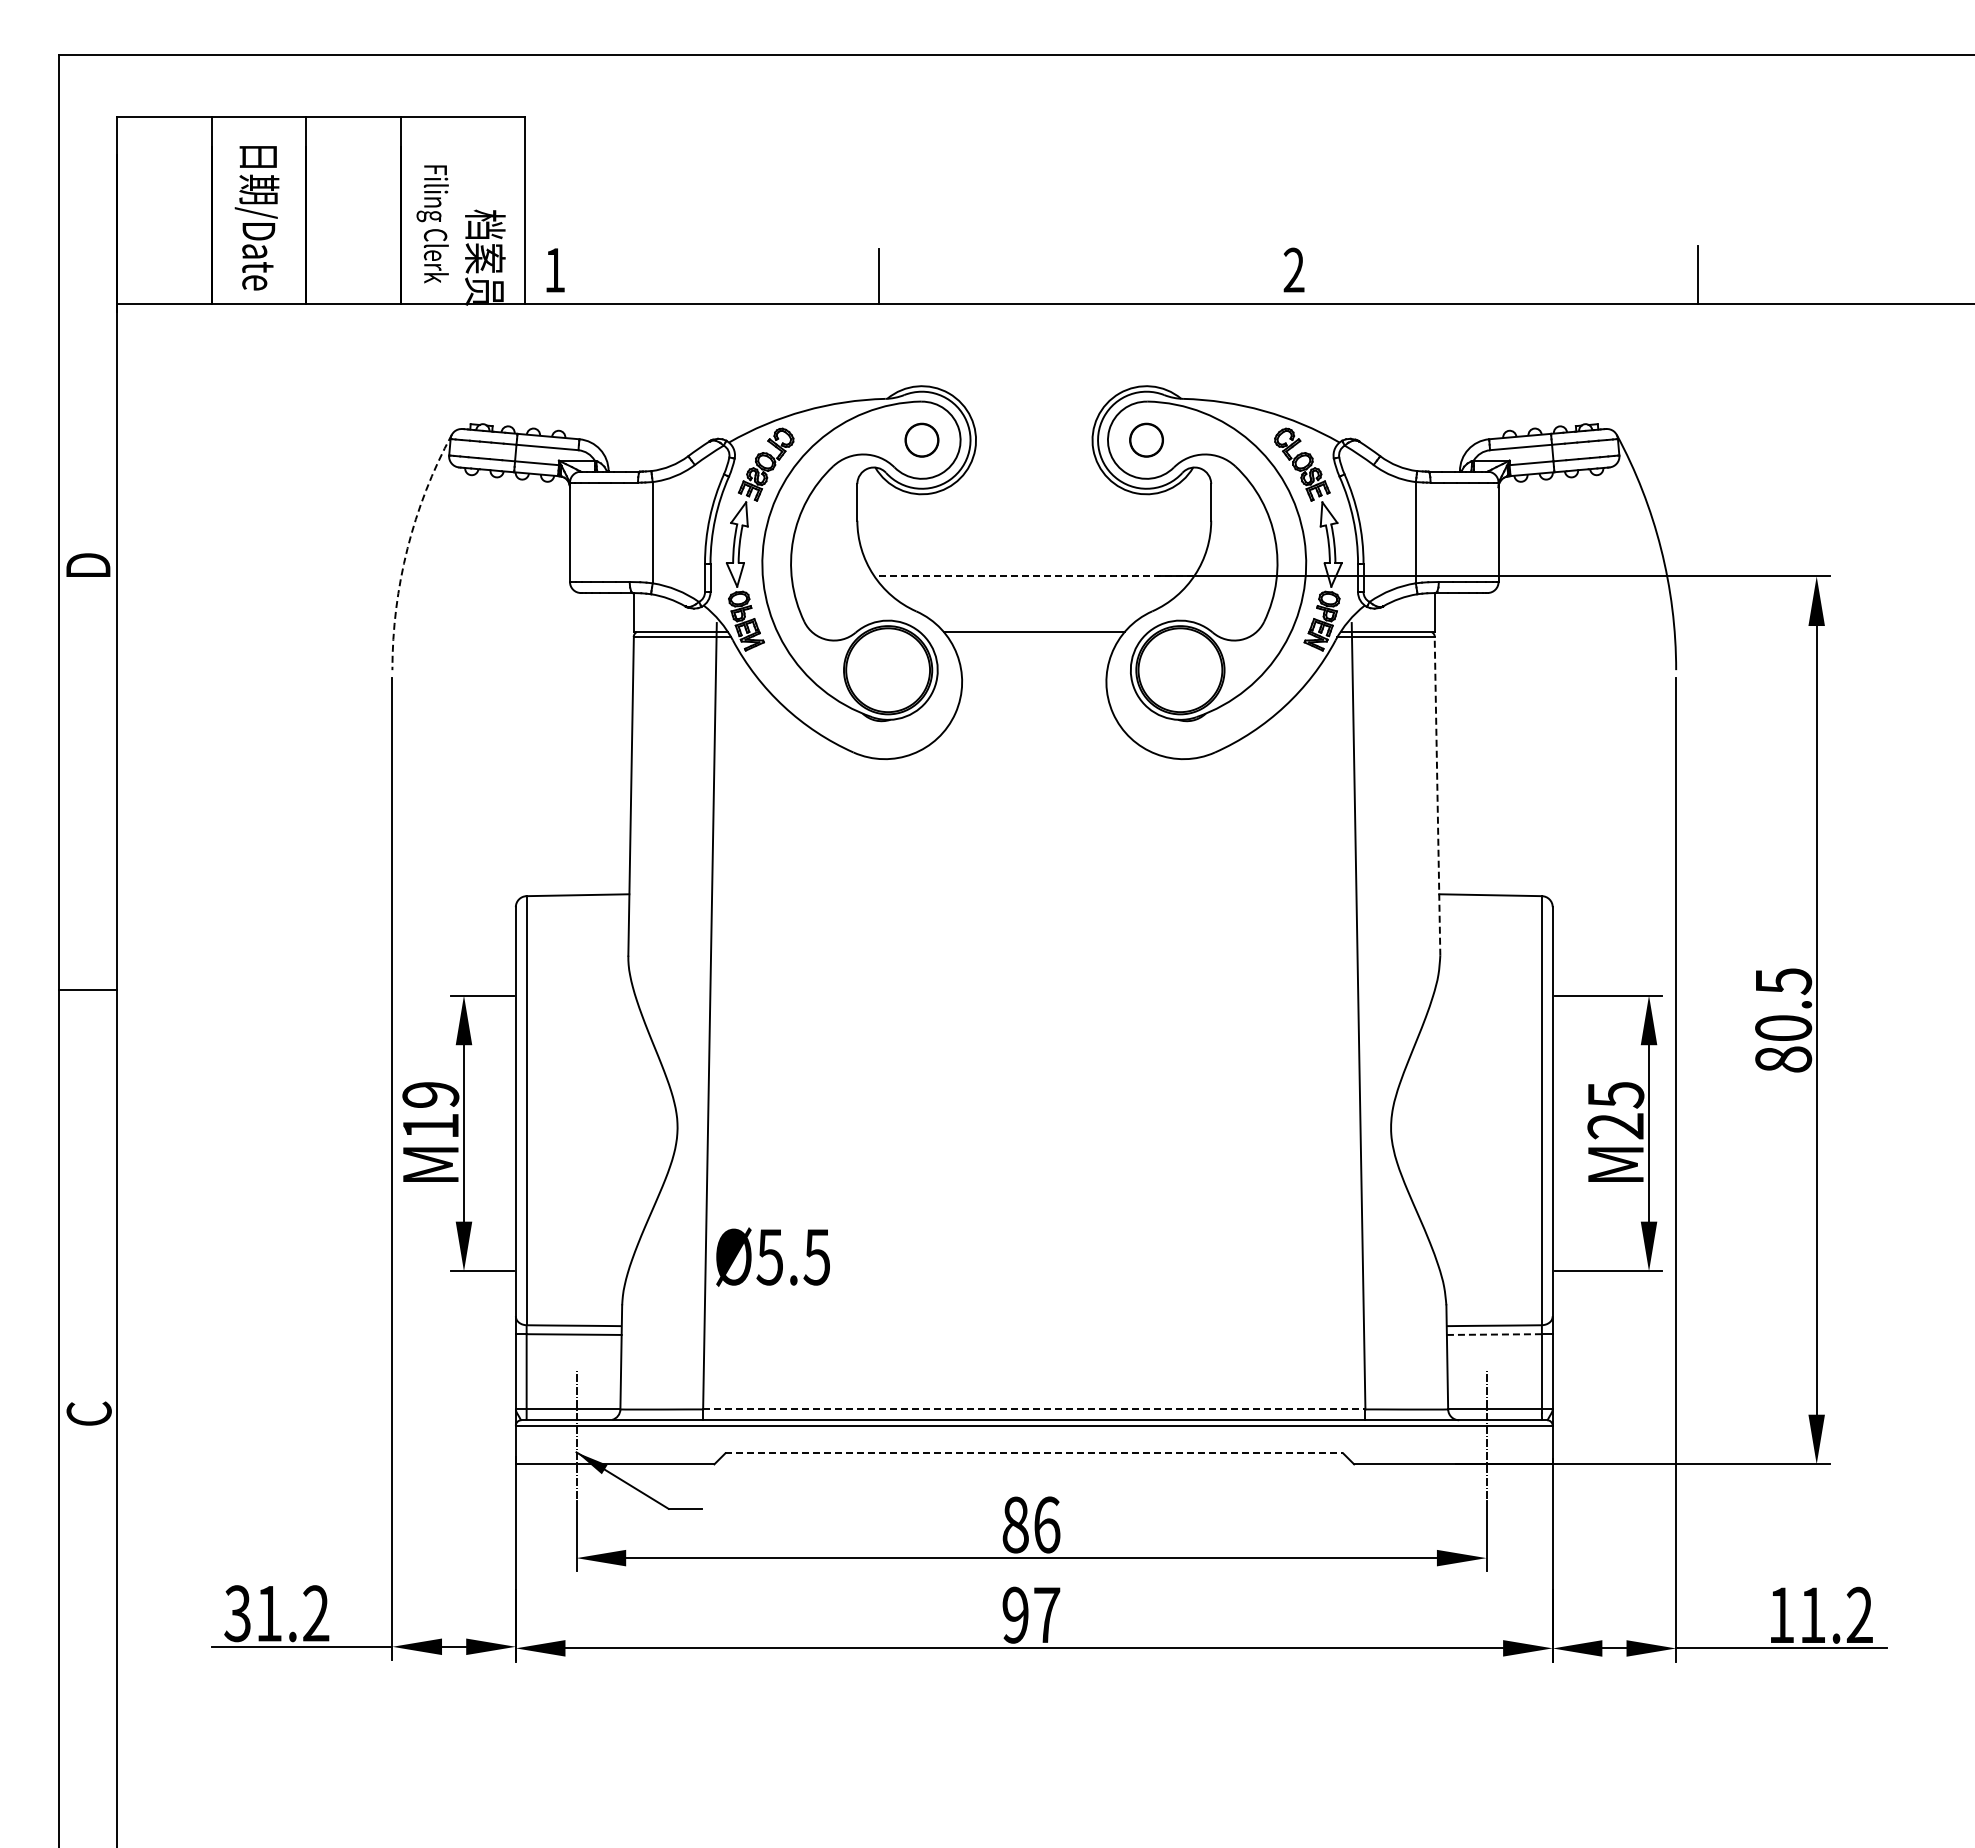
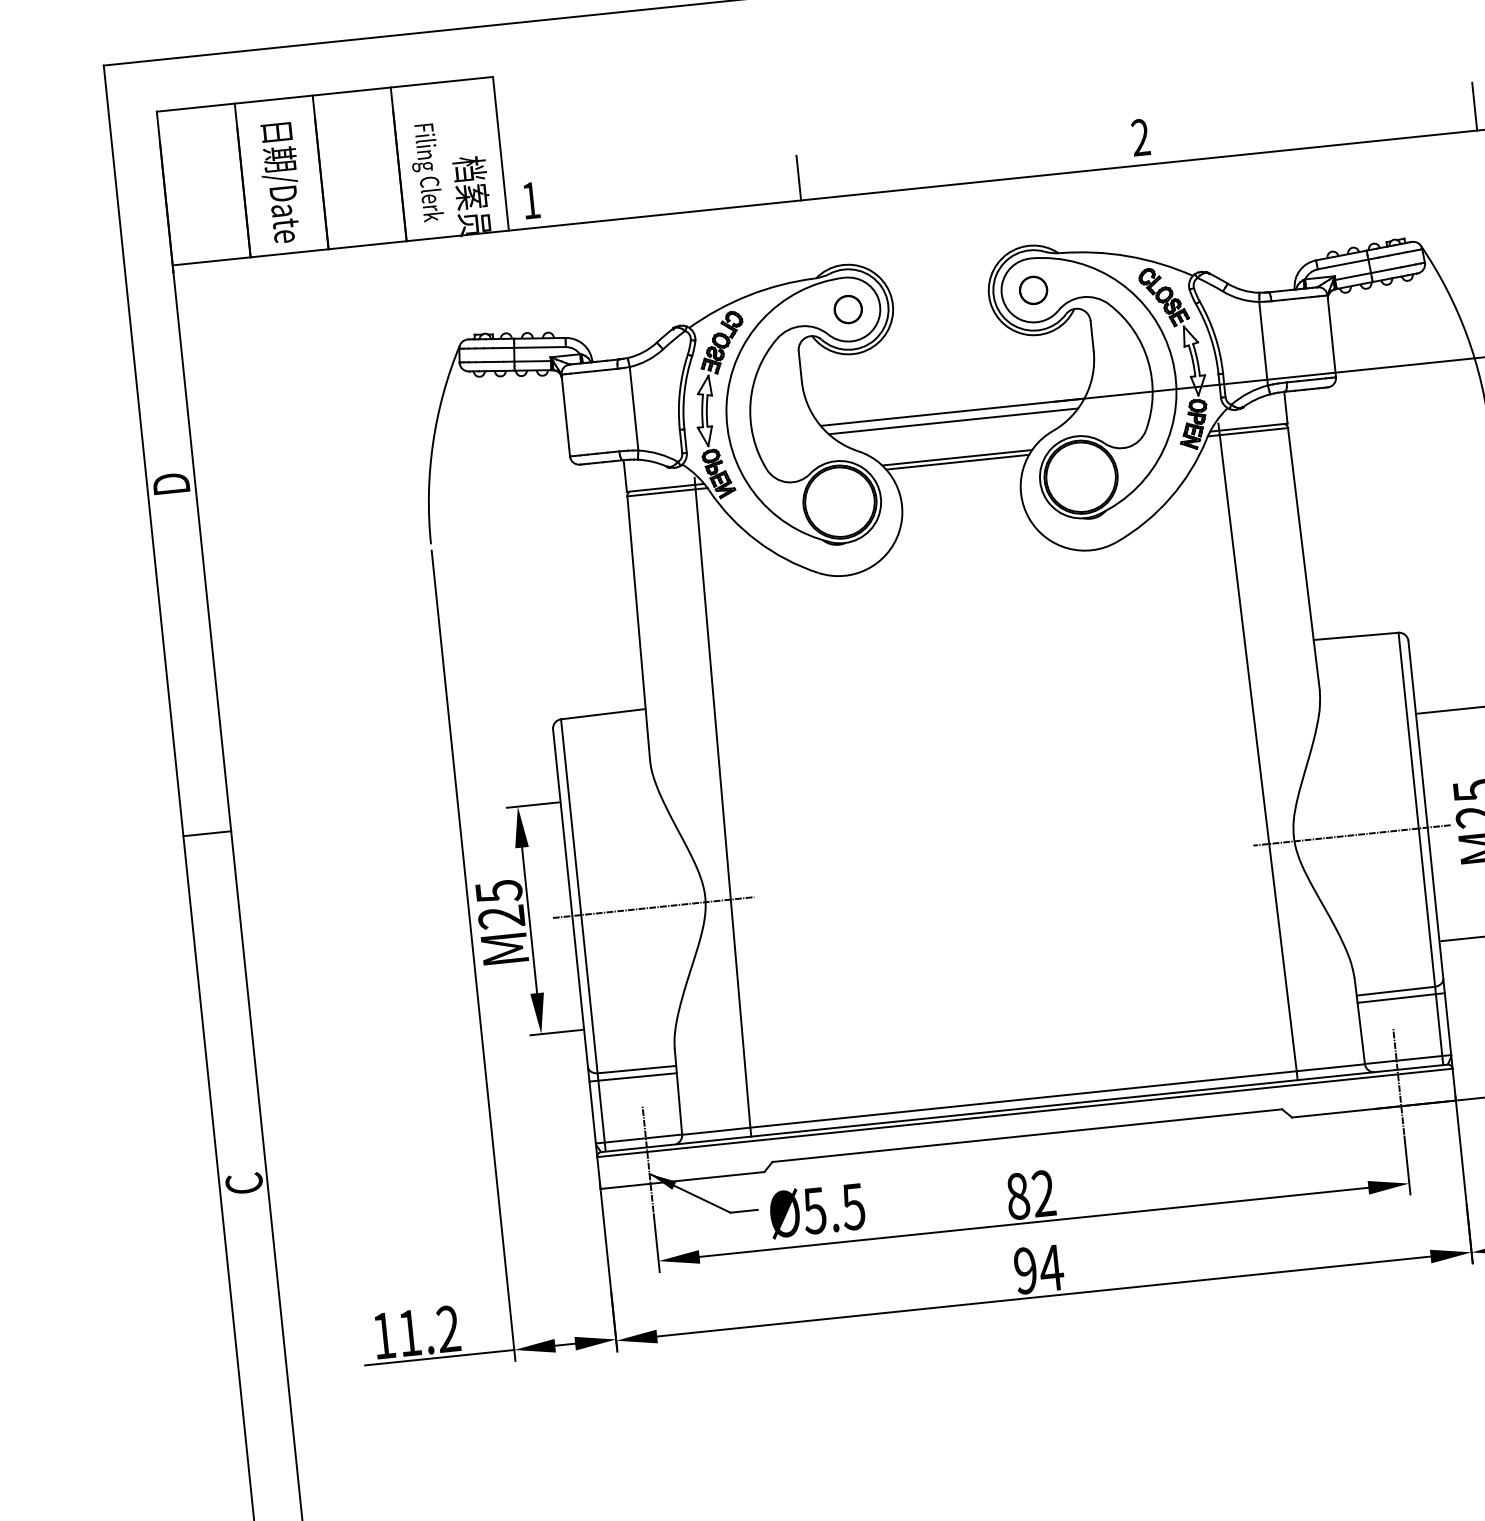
arc: (407, 548) -> (433, 442), dashed -> solid
line: (1034, 576) -> (952, 412), dashed -> solid
line: (1034, 587) -> (953, 421), added
line: (1033, 636) -> (957, 461), added
line: (1437, 795) -> (1303, 558), dashed -> solid
text: (430, 1110) -> (500, 904), M19 -> M25
line: (614, 1133) -> (653, 907), added
line: (1460, 1133) -> (1351, 835), added
text: (772, 1256) -> (816, 1210), moved
line: (1494, 1334) -> (1396, 998), dashed -> solid
line: (1034, 1409) -> (1023, 1099), dashed -> solid
line: (1034, 1453) -> (1027, 1135), dashed -> solid
text: (1047, 1524) -> (1044, 1193), 86 -> 82
text: (237, 1613) -> (383, 1335), 31.2 -> 11.2
text: (1046, 1614) -> (1051, 1267), 97 -> 94

